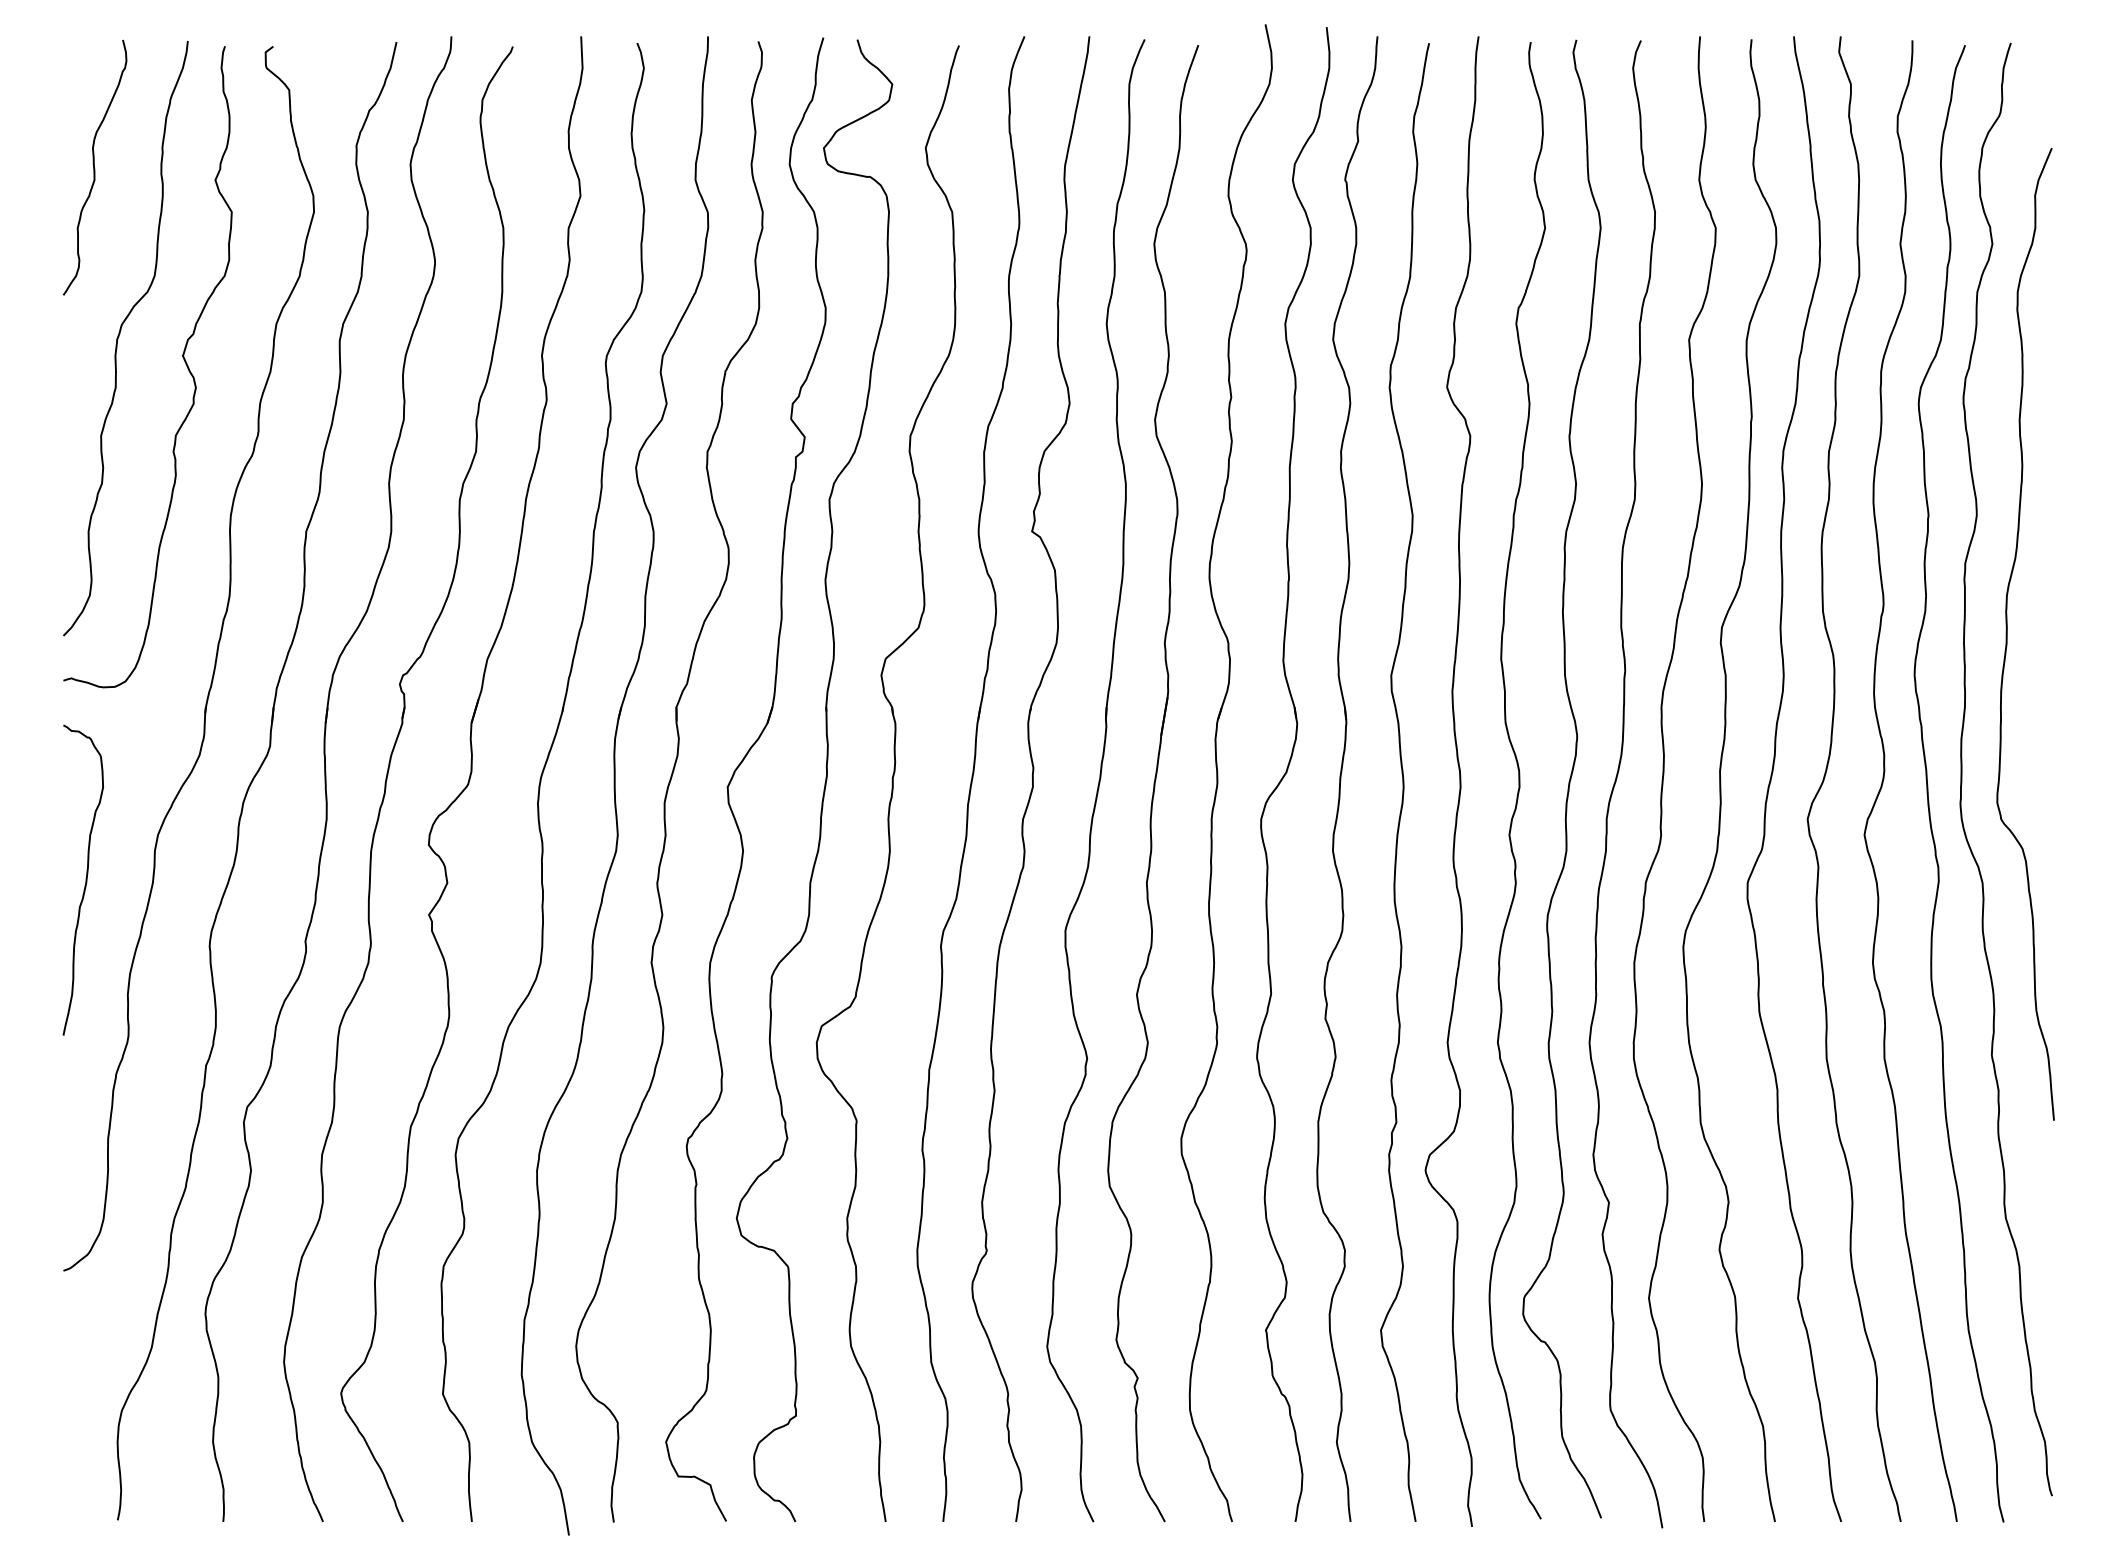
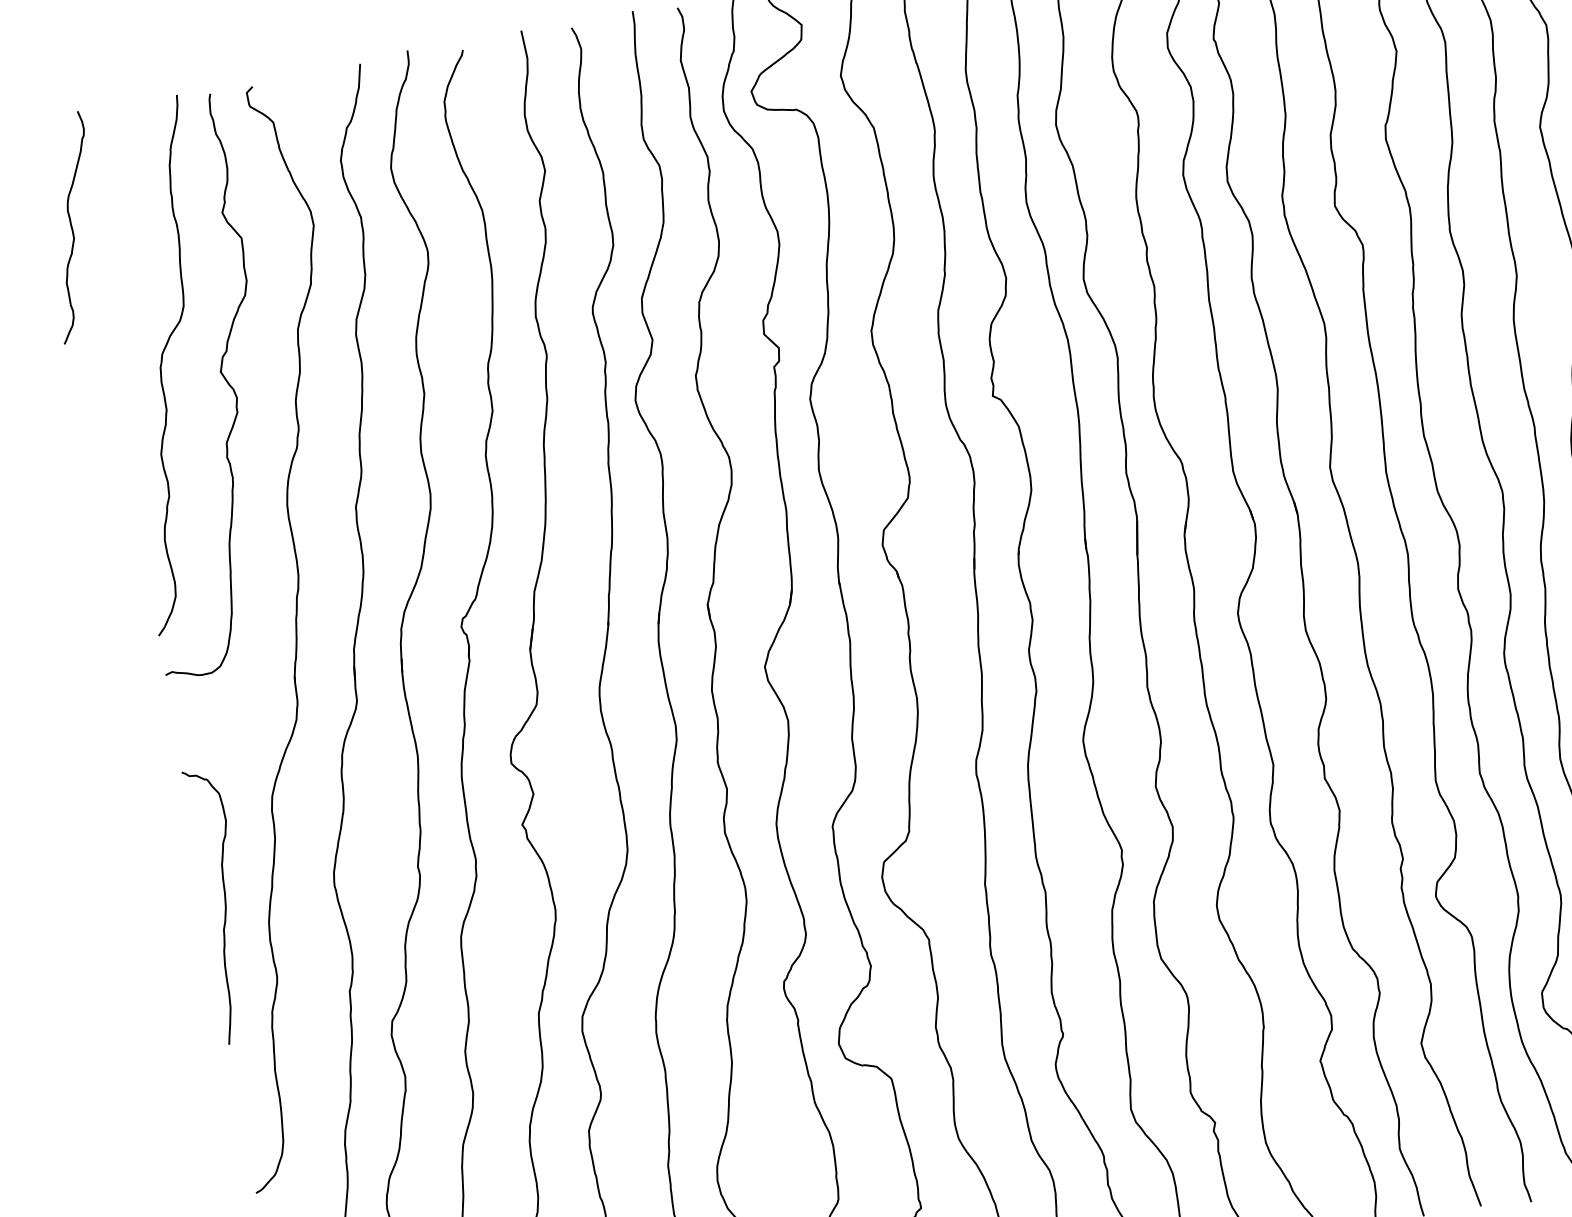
curve: (94, 167) -> (72, 227), moved
curve: (85, 879) -> (224, 904), moved

